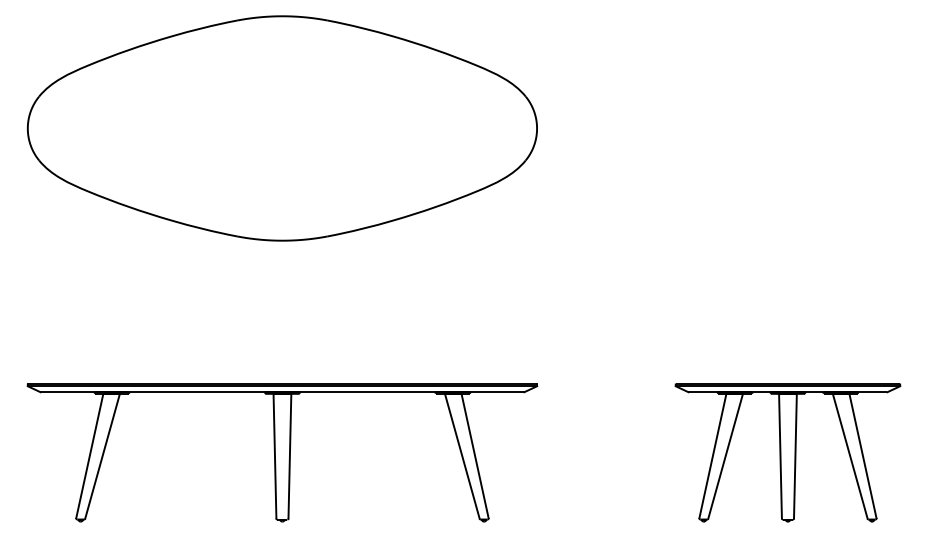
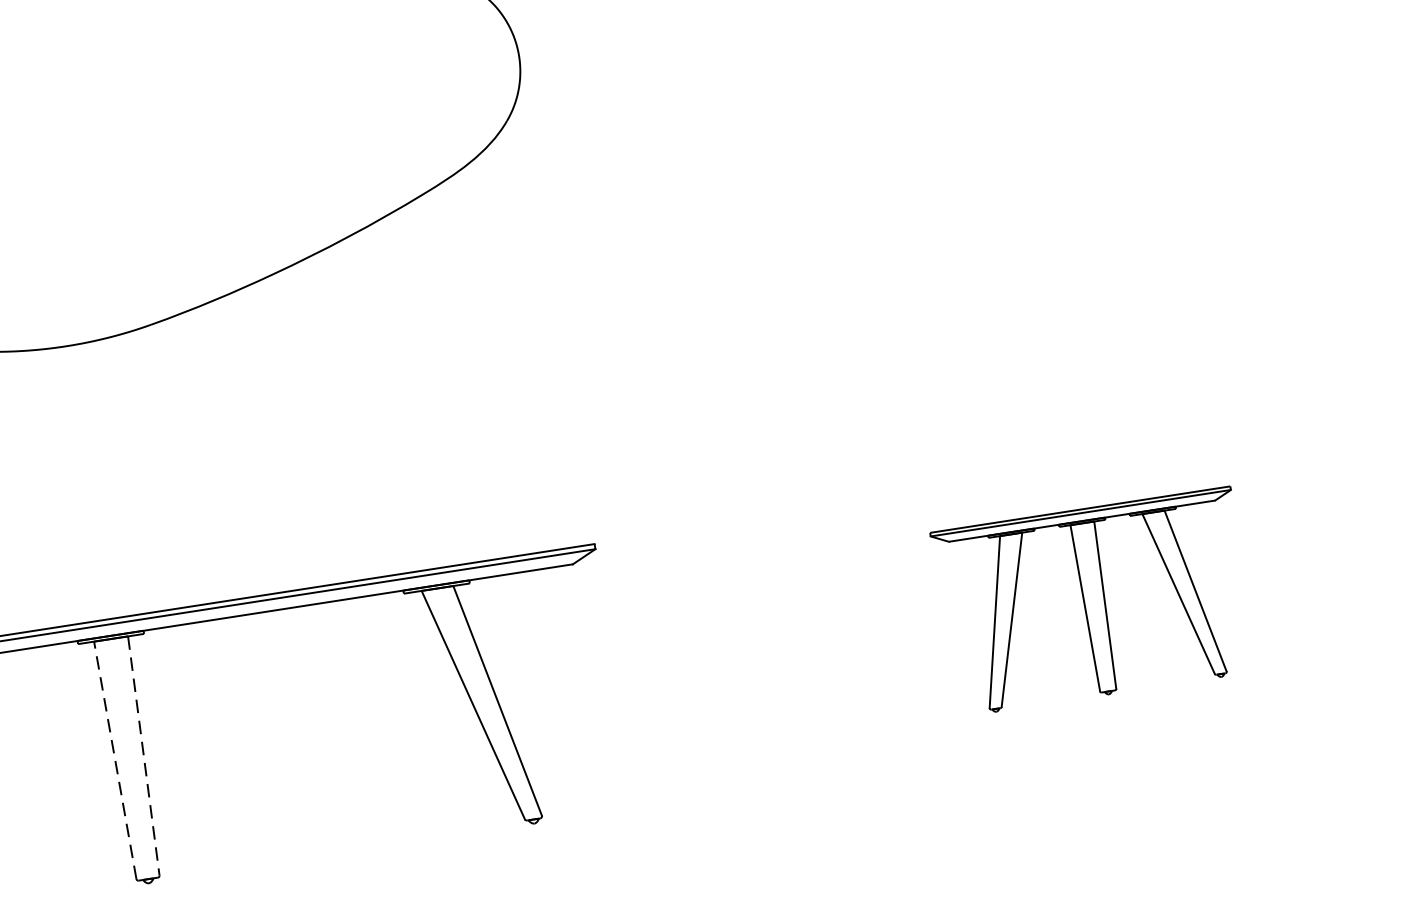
part: (787, 452) -> (1093, 601), size x0.7
line: (274, 455) -> (114, 759), solid -> dashed
line: (289, 456) -> (143, 756), solid -> dashed

